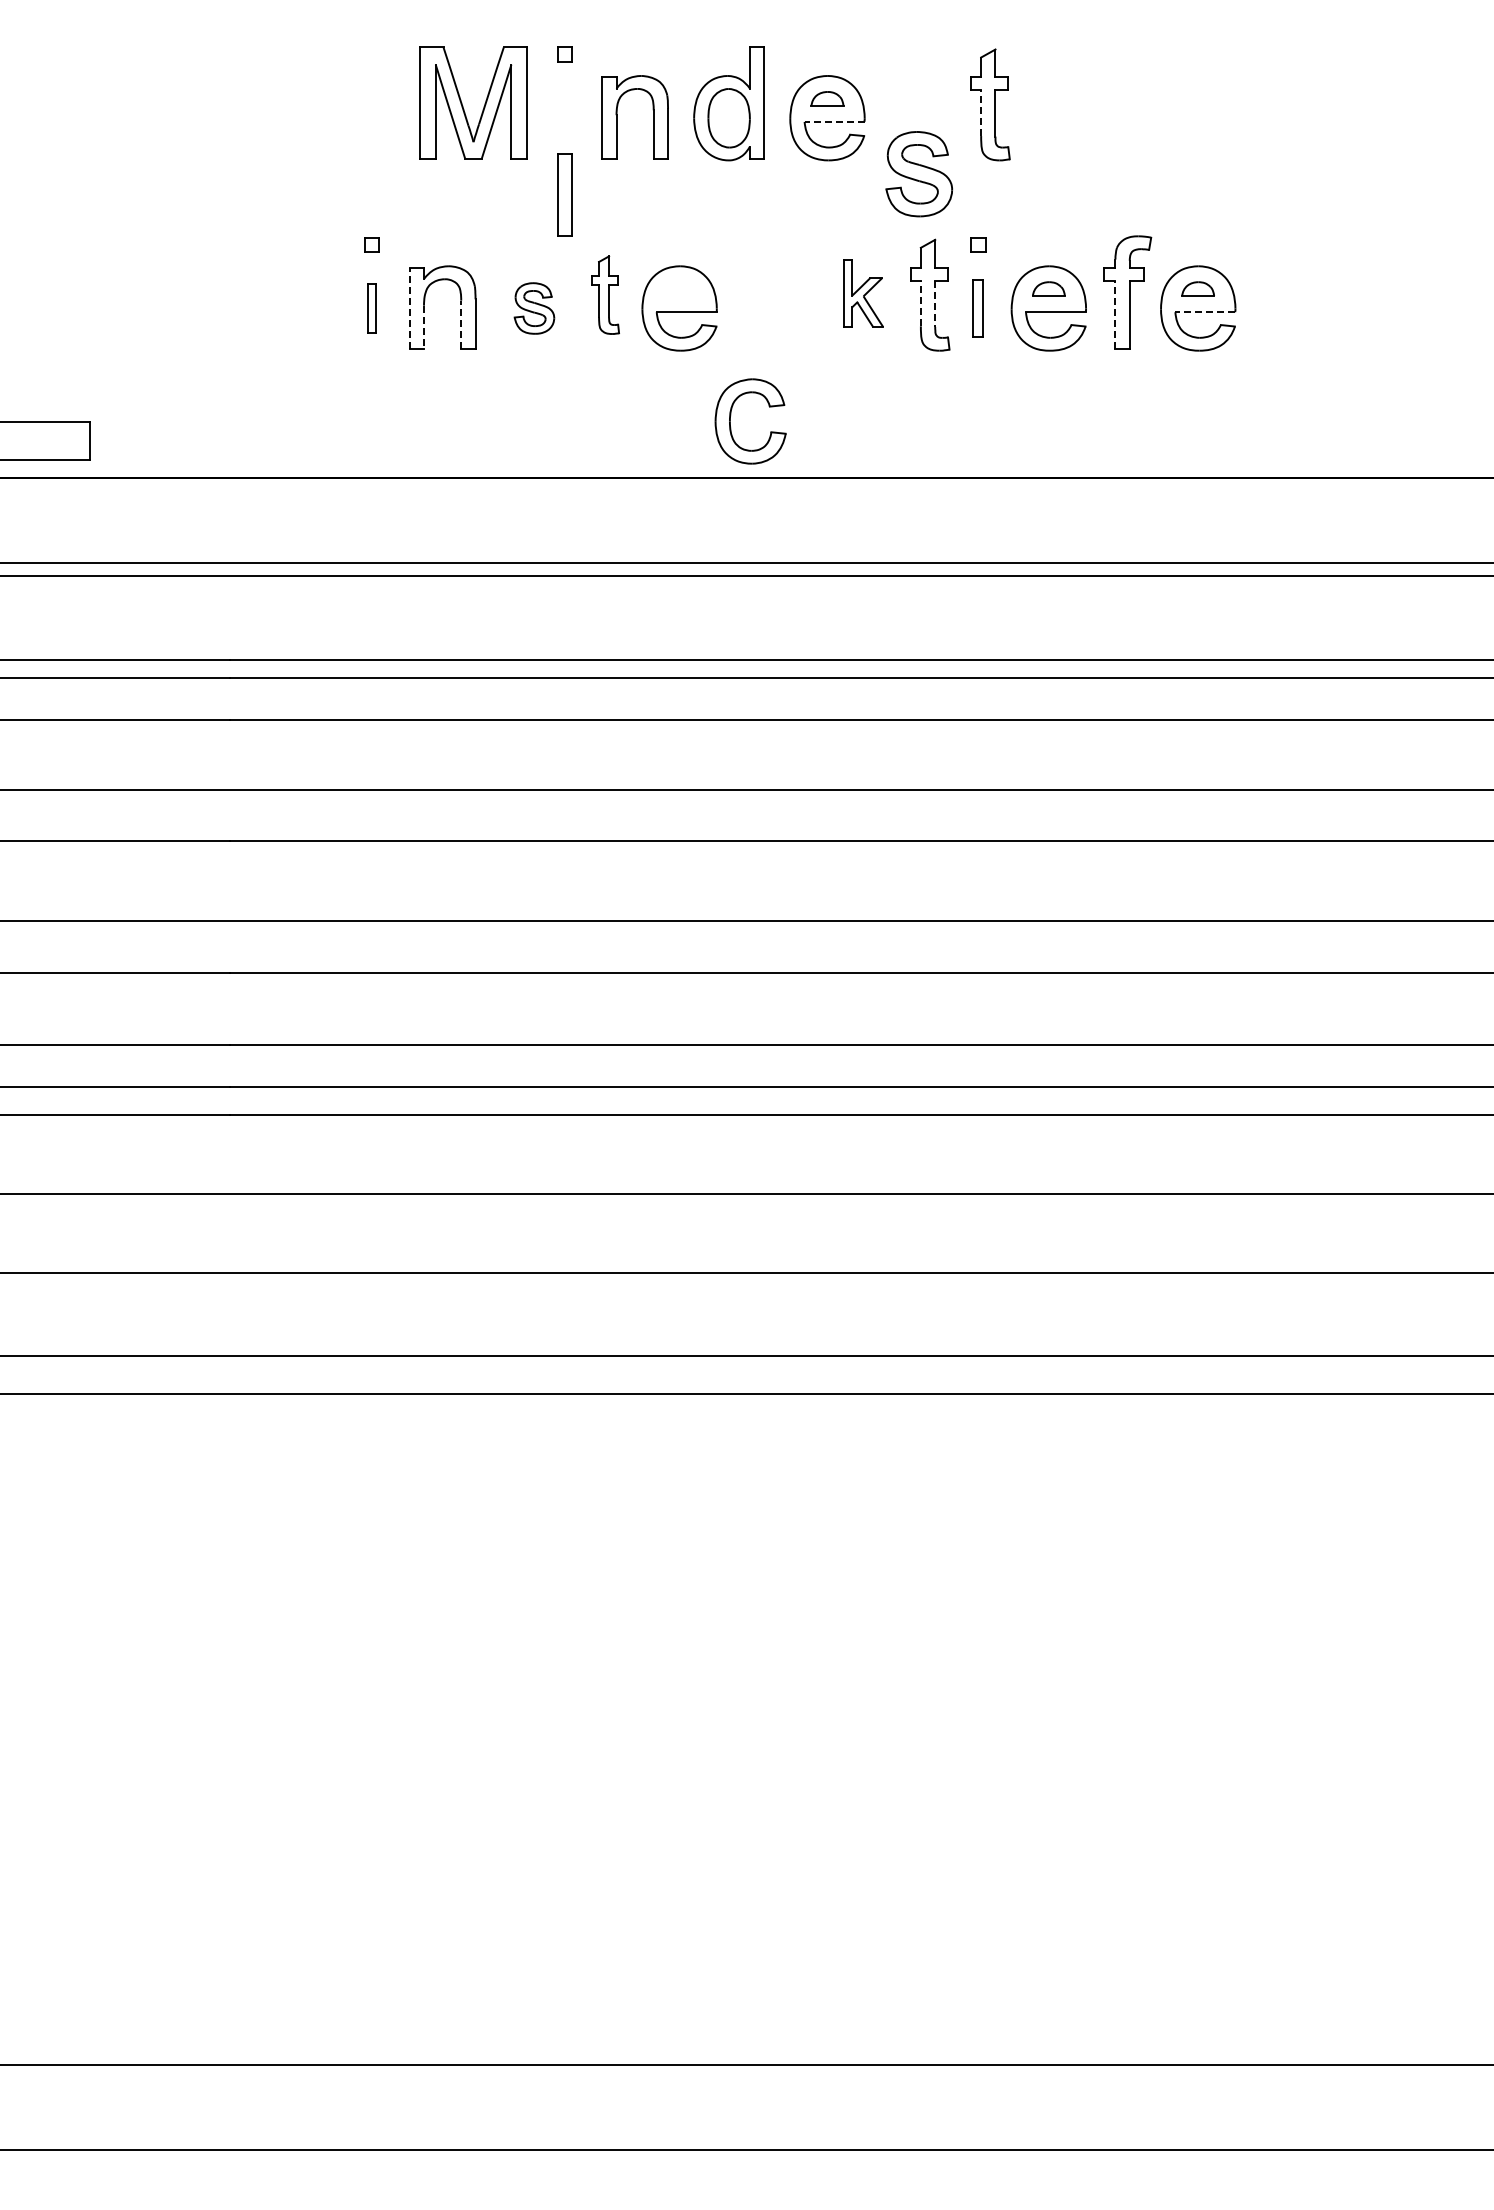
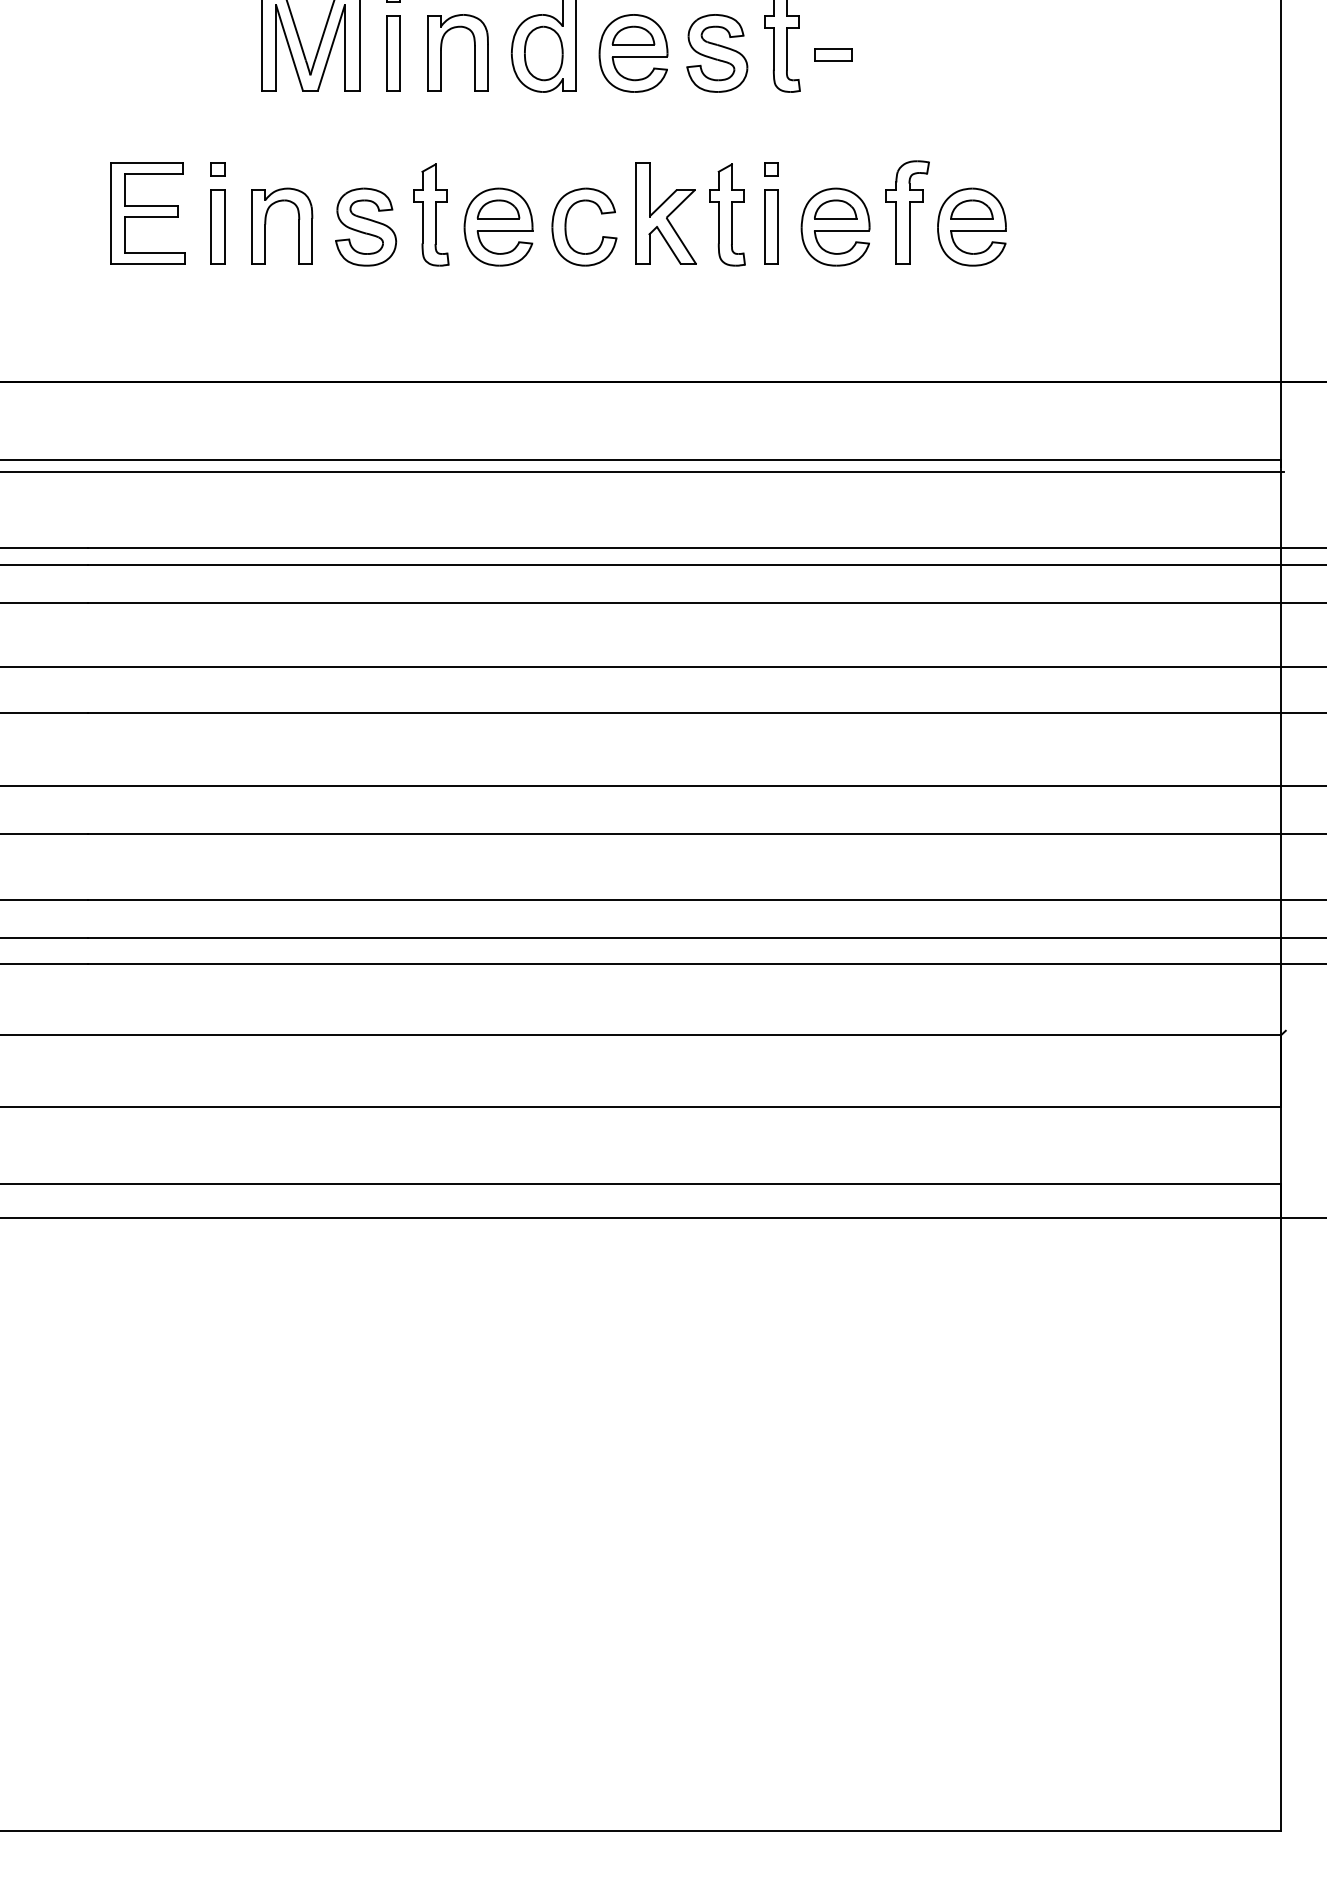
part: (827, 98) -> (633, 35), size x1.43
line: (981, 113) -> (774, 49), dashed -> solid
part: (1046, 119) -> (833, 54), added
line: (834, 121) -> (639, 56), dashed -> solid
part: (918, 174) -> (716, 53), moved
part: (564, 194) -> (393, 52), moved
part: (679, 288) -> (498, 208), added
part: (1048, 288) -> (835, 208), size x1.43
part: (1197, 288) -> (971, 208), size x1.43
part: (295, 293) -> (147, 213), added
part: (863, 293) -> (666, 213), size x1.67
part: (605, 294) -> (430, 214), size x1.43
line: (920, 303) -> (718, 222), dashed -> solid
line: (935, 304) -> (732, 223), dashed -> solid
part: (371, 308) -> (217, 227), size x1.67
line: (409, 308) -> (252, 227), dashed -> solid
part: (534, 308) -> (366, 227), size x1.67
part: (978, 308) -> (771, 227), size x1.43
line: (1205, 312) -> (978, 230), dashed -> solid
line: (1115, 314) -> (896, 232), dashed -> solid
line: (461, 324) -> (299, 241), dashed -> solid
line: (424, 327) -> (265, 244), dashed -> solid
part: (731, 415) -> (566, 221), moved

